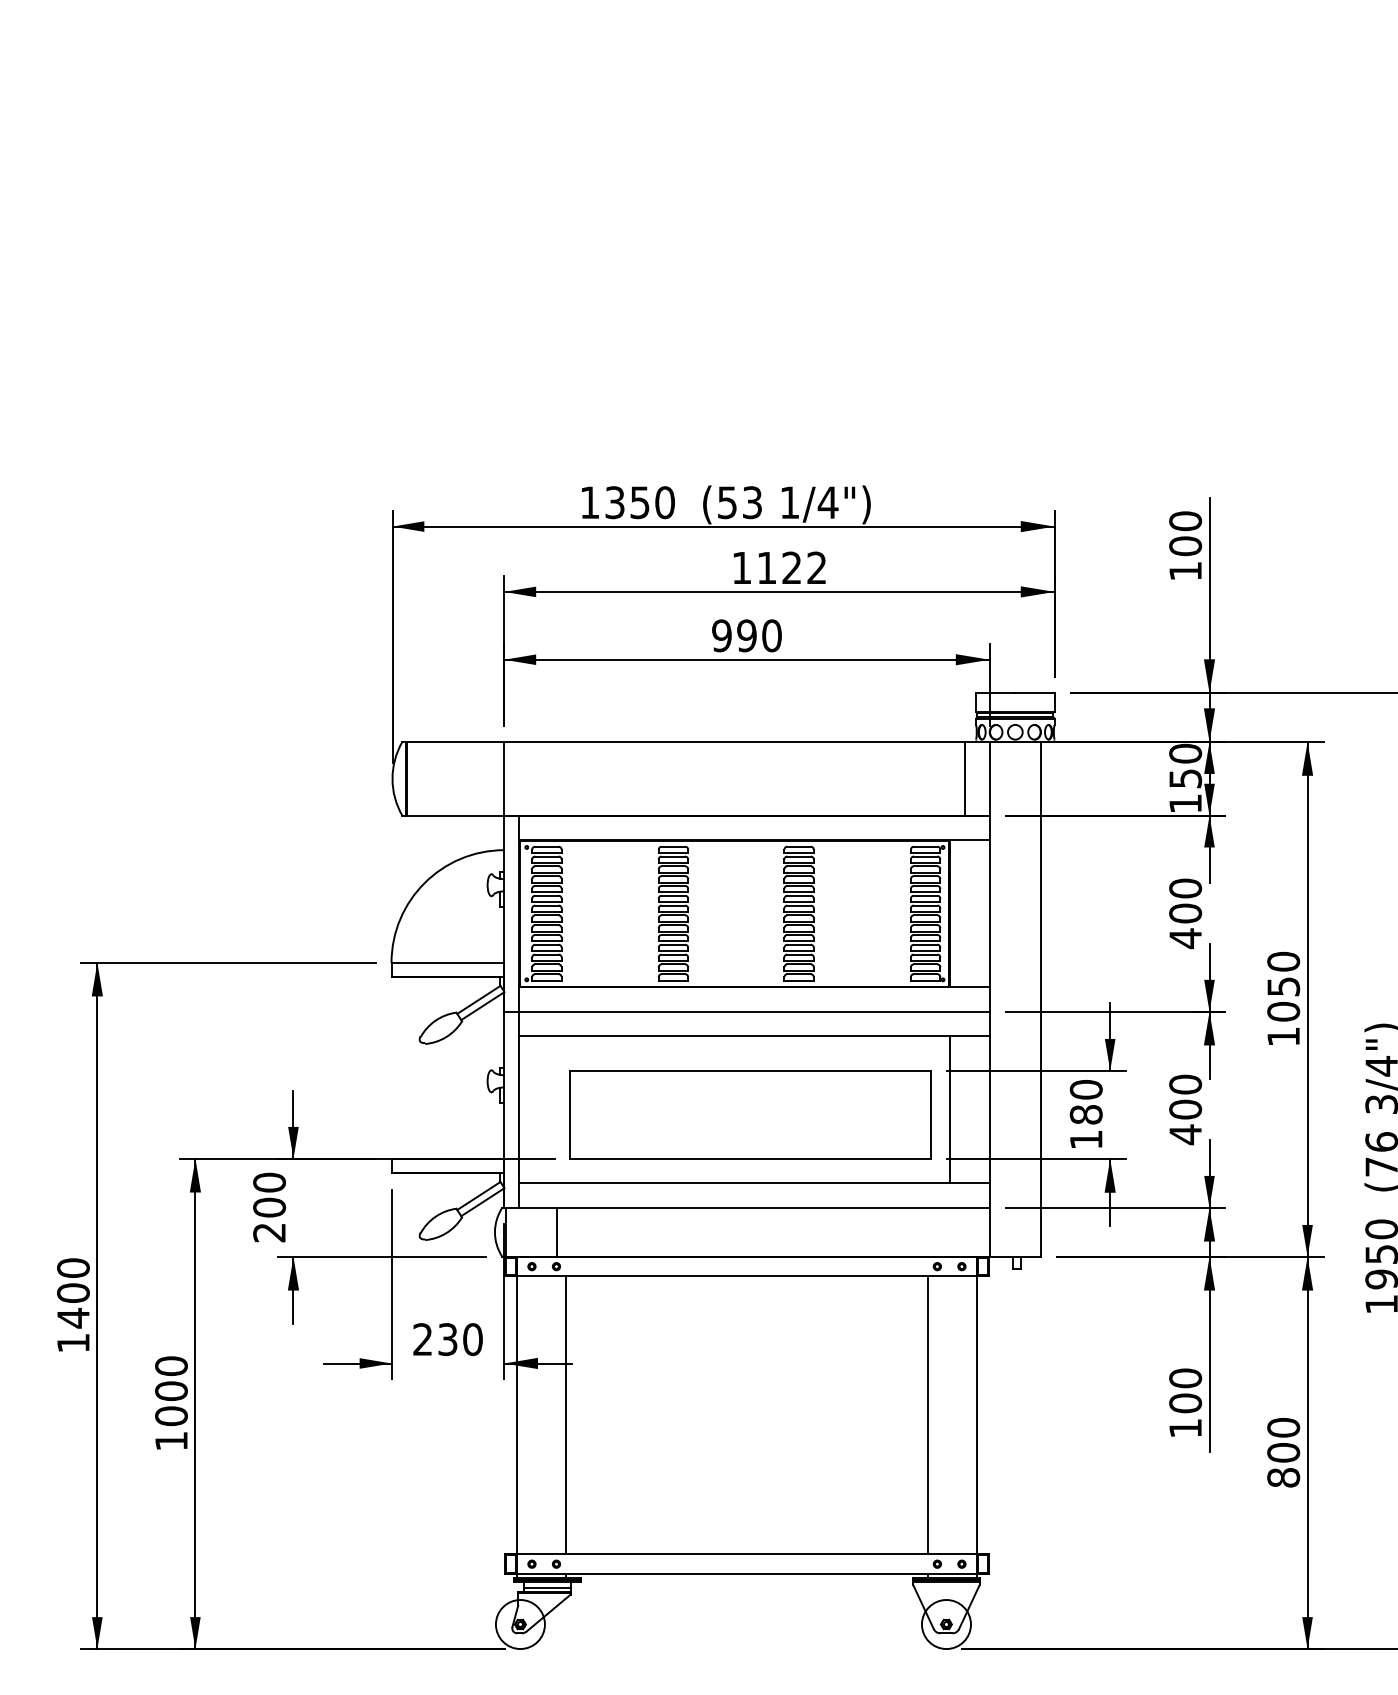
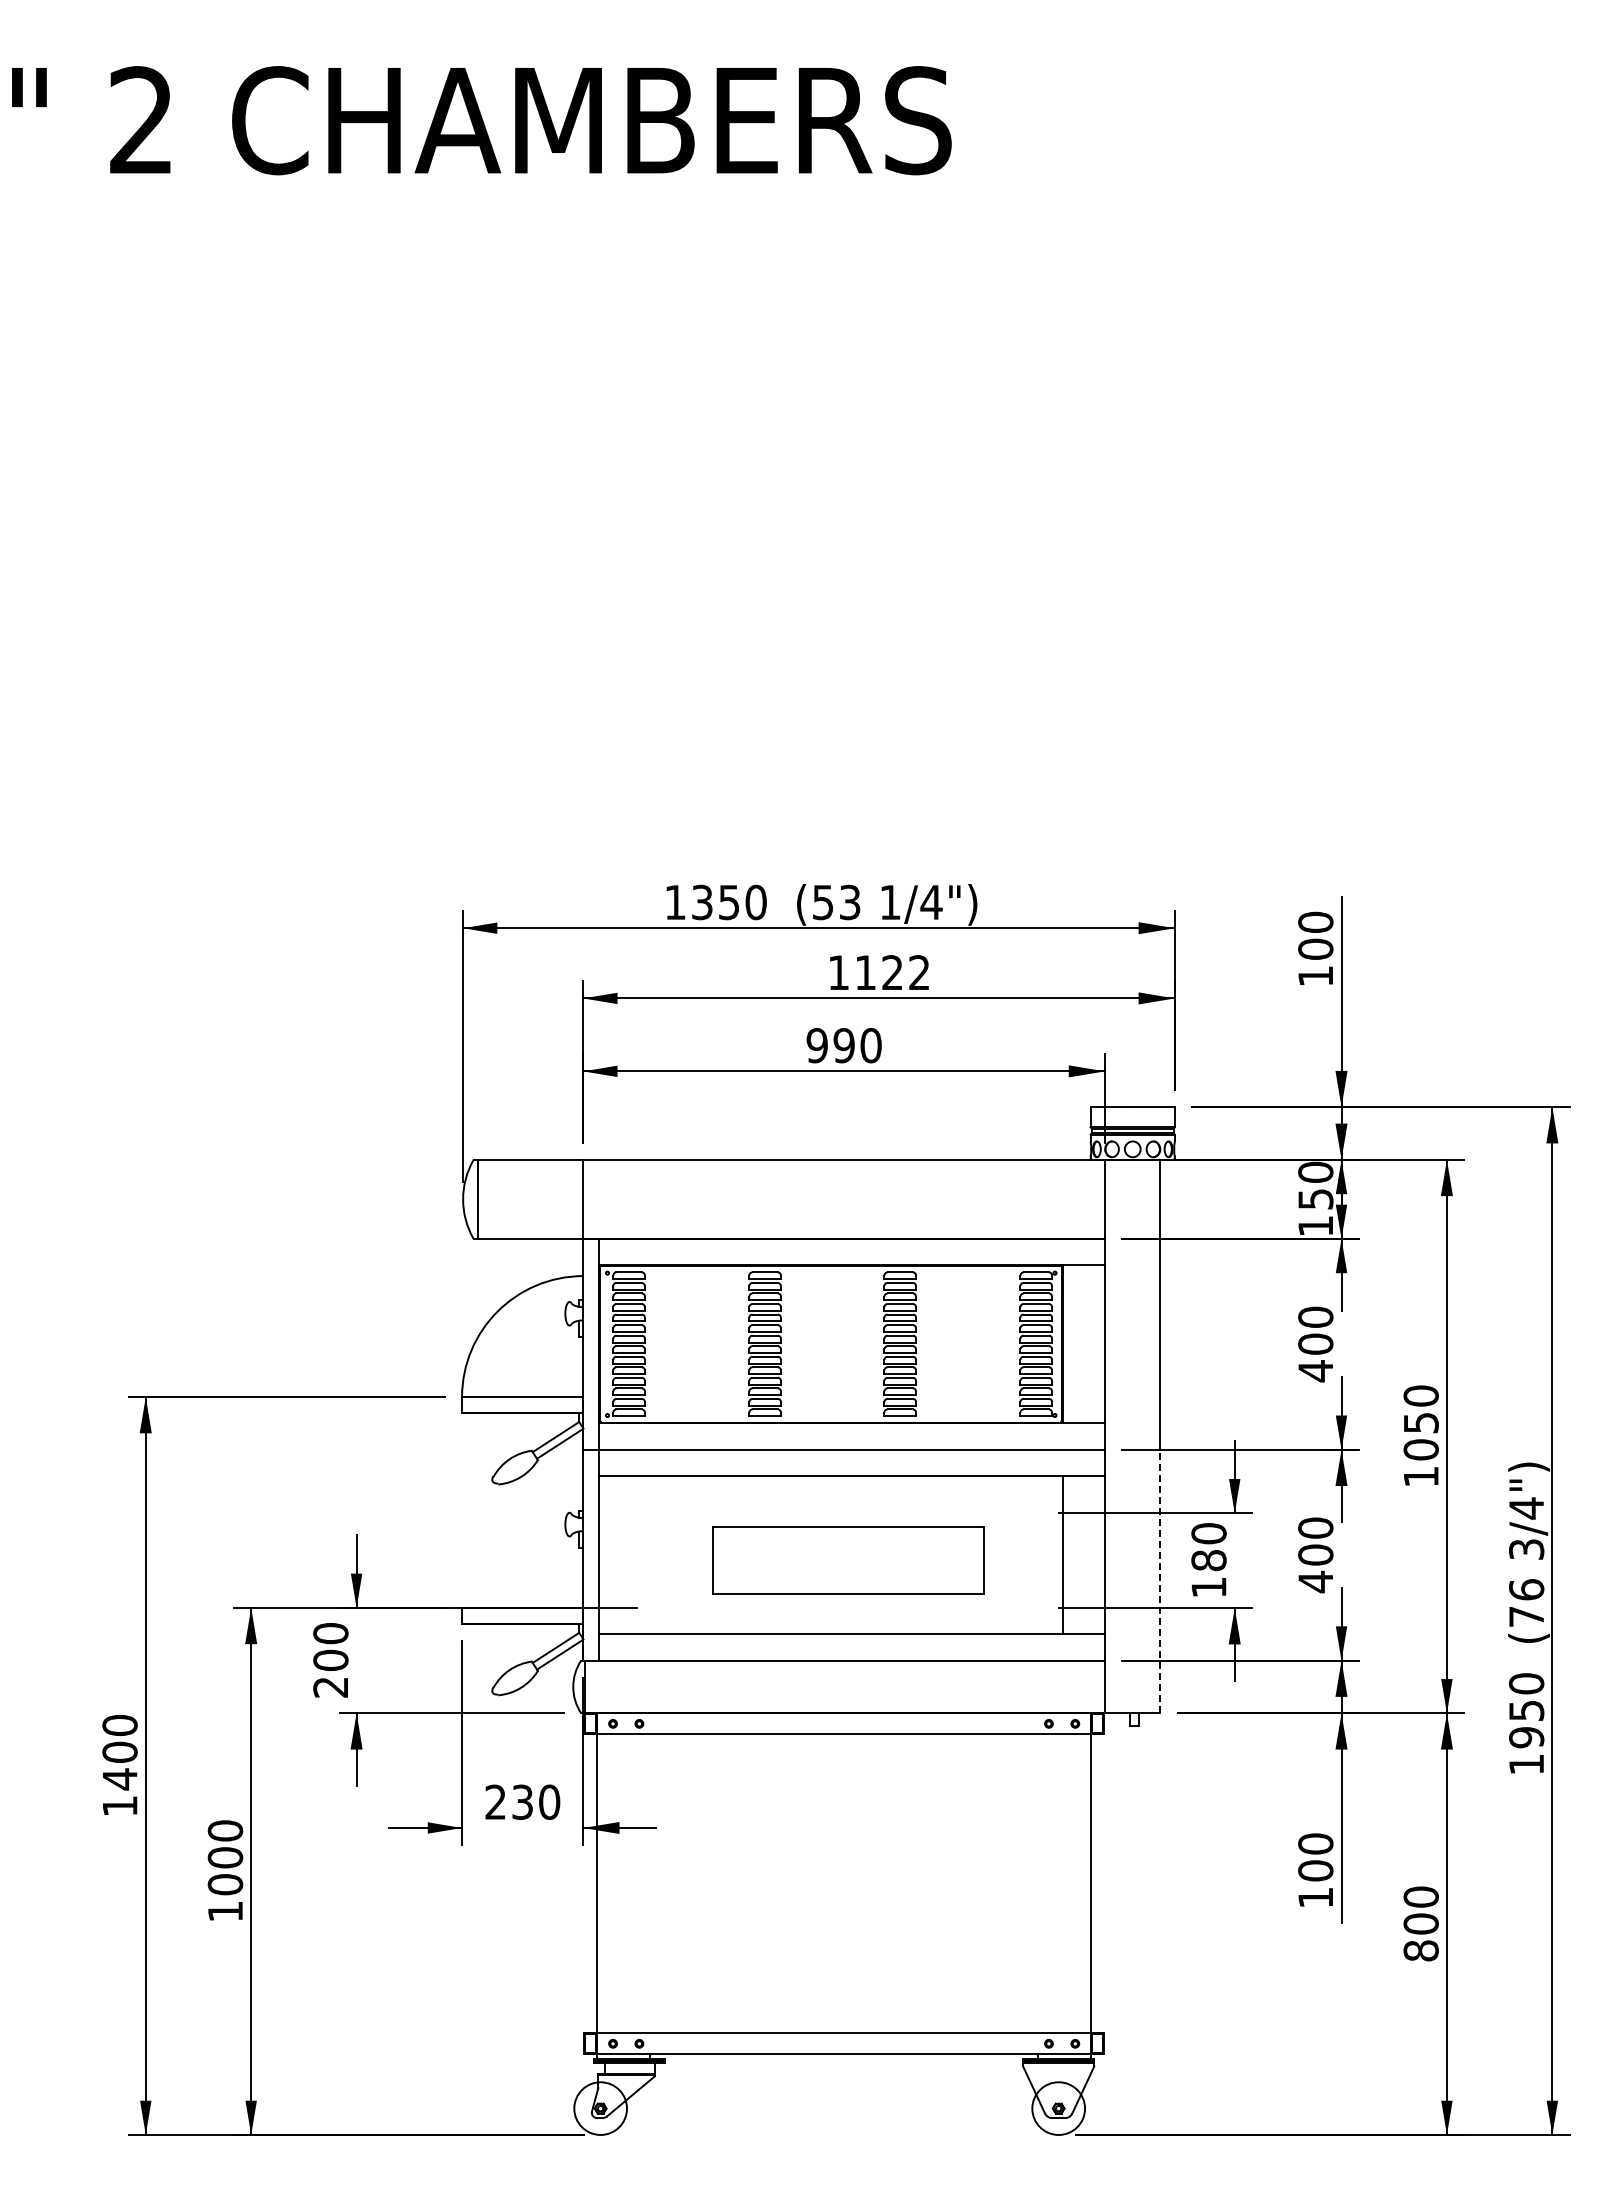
line: (964, 778) -> (1078, 1198), removed
part: (750, 1114) -> (847, 1560), size x0.7
line: (1041, 1134) -> (1160, 1581), solid -> dashed
line: (557, 1231) -> (640, 1686), removed
line: (565, 1415) -> (649, 1883), removed
line: (927, 1415) -> (1038, 1883), removed
line: (547, 1588) -> (629, 2069), removed

